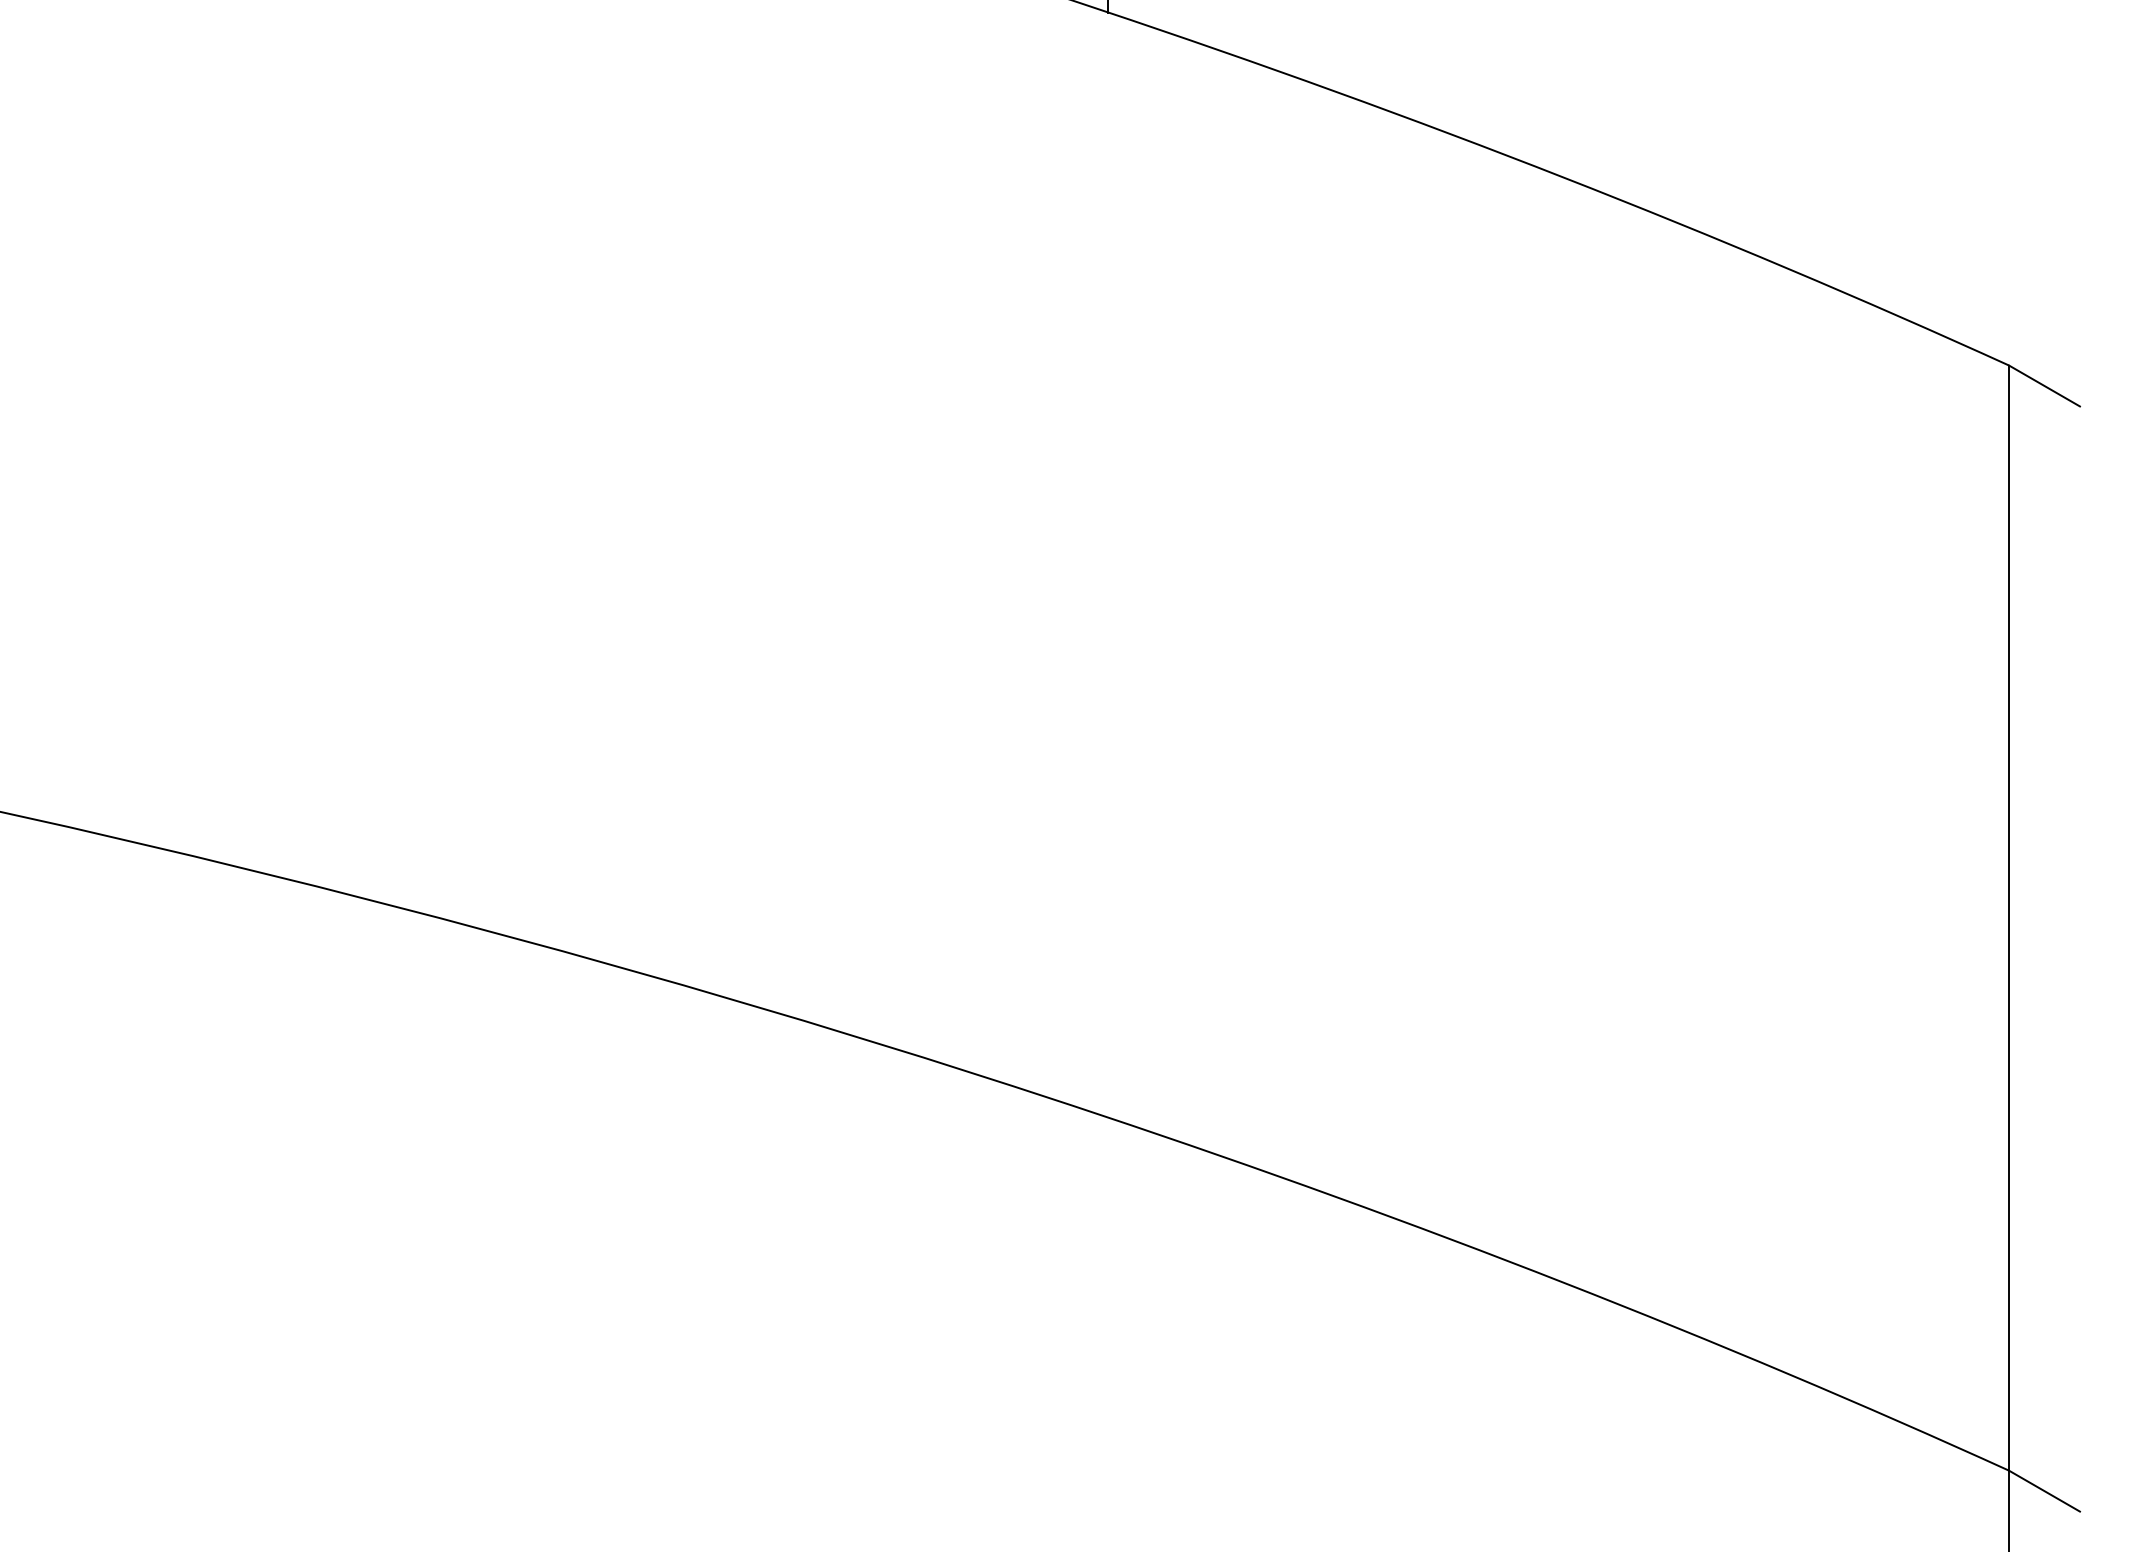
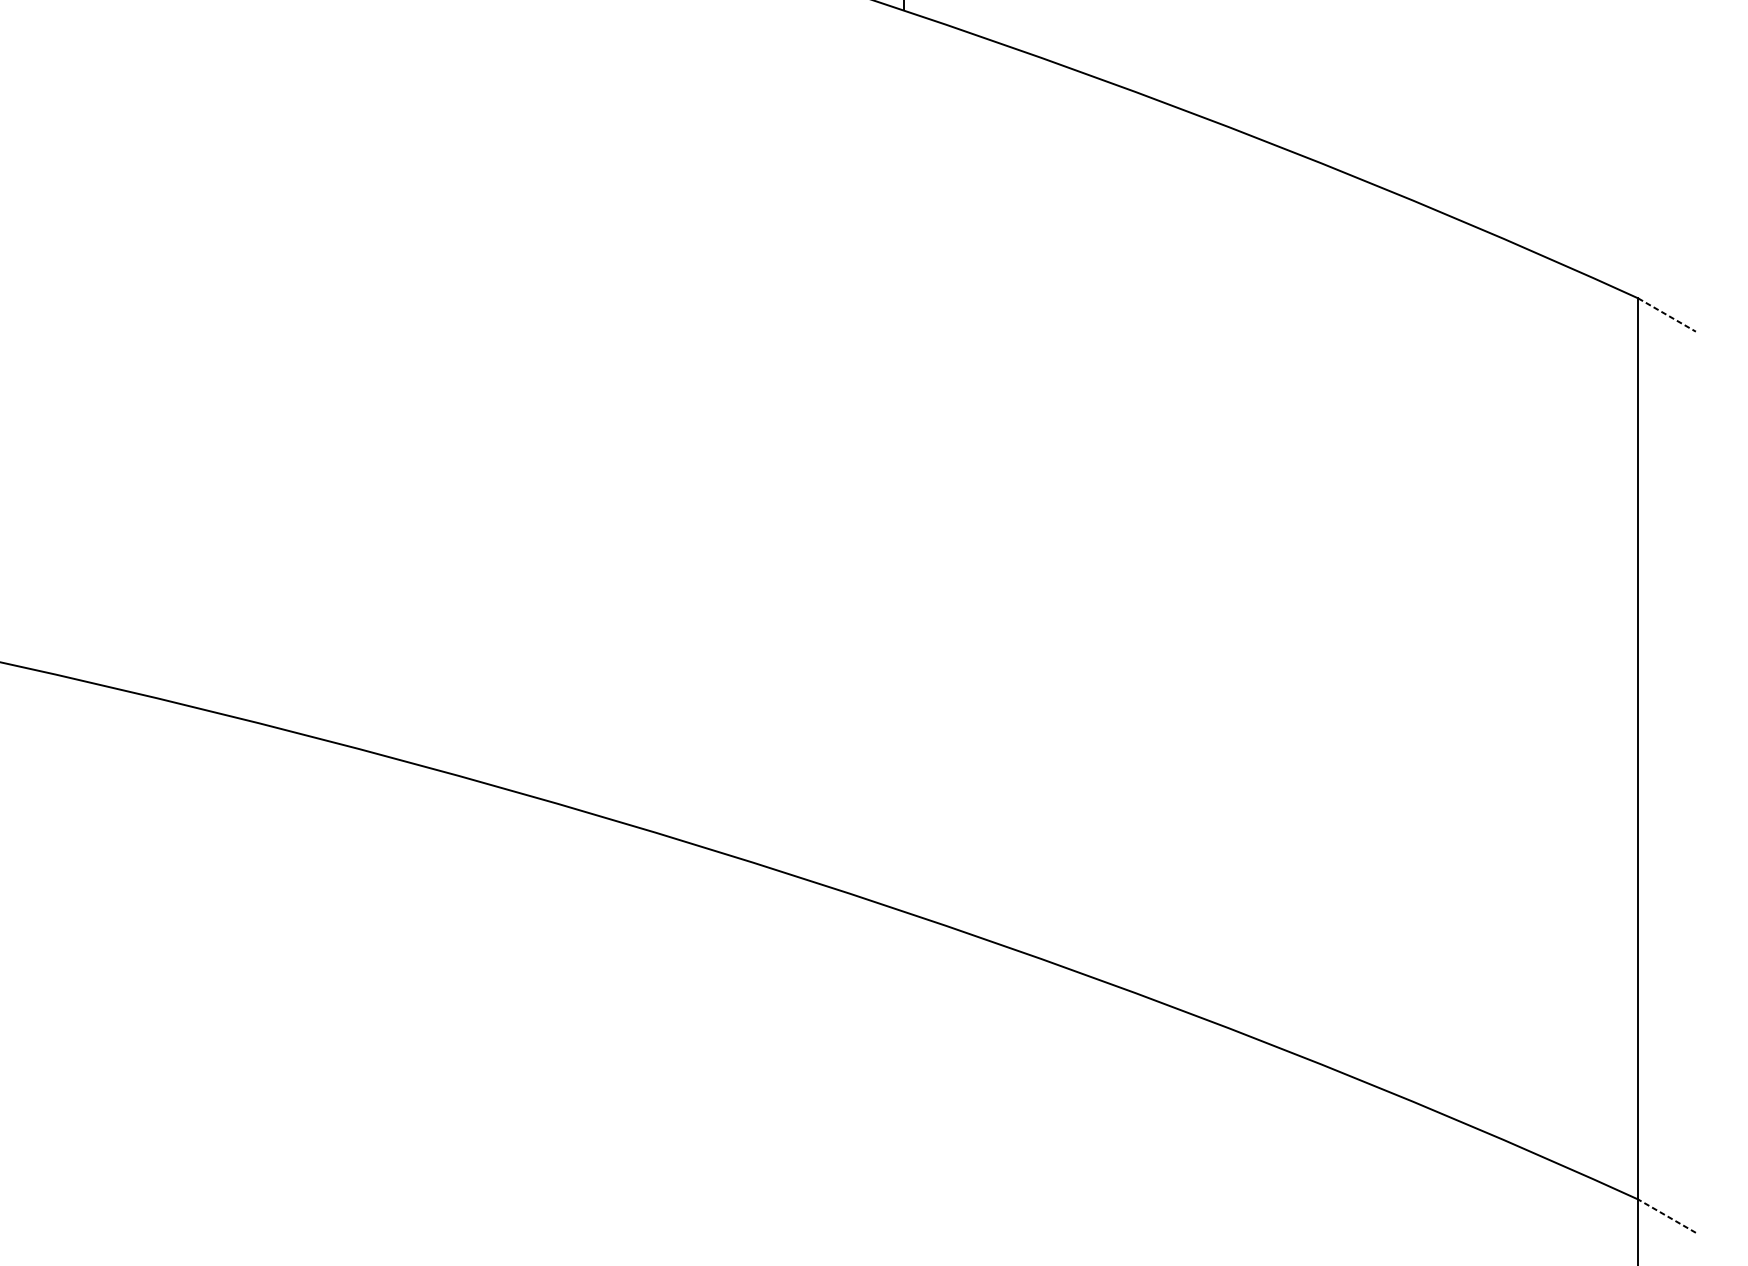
line: (2044, 386) -> (1666, 315), solid -> dashed
line: (2044, 1491) -> (1666, 1216), solid -> dashed

